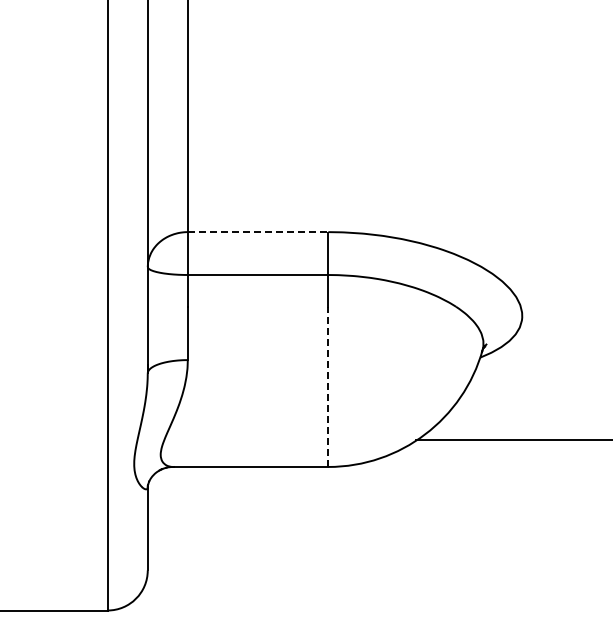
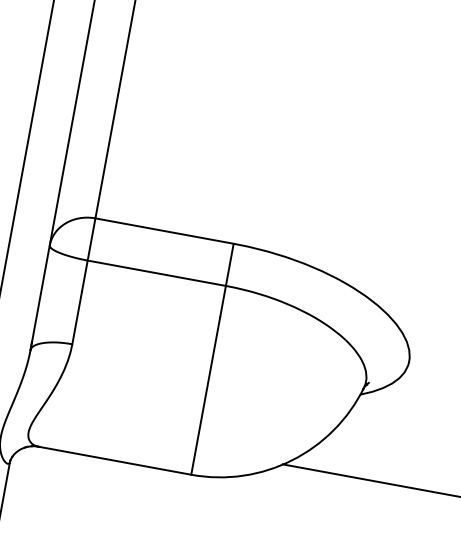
line: (258, 232) -> (164, 231), dashed -> solid
line: (328, 386) -> (205, 395), dashed -> solid

